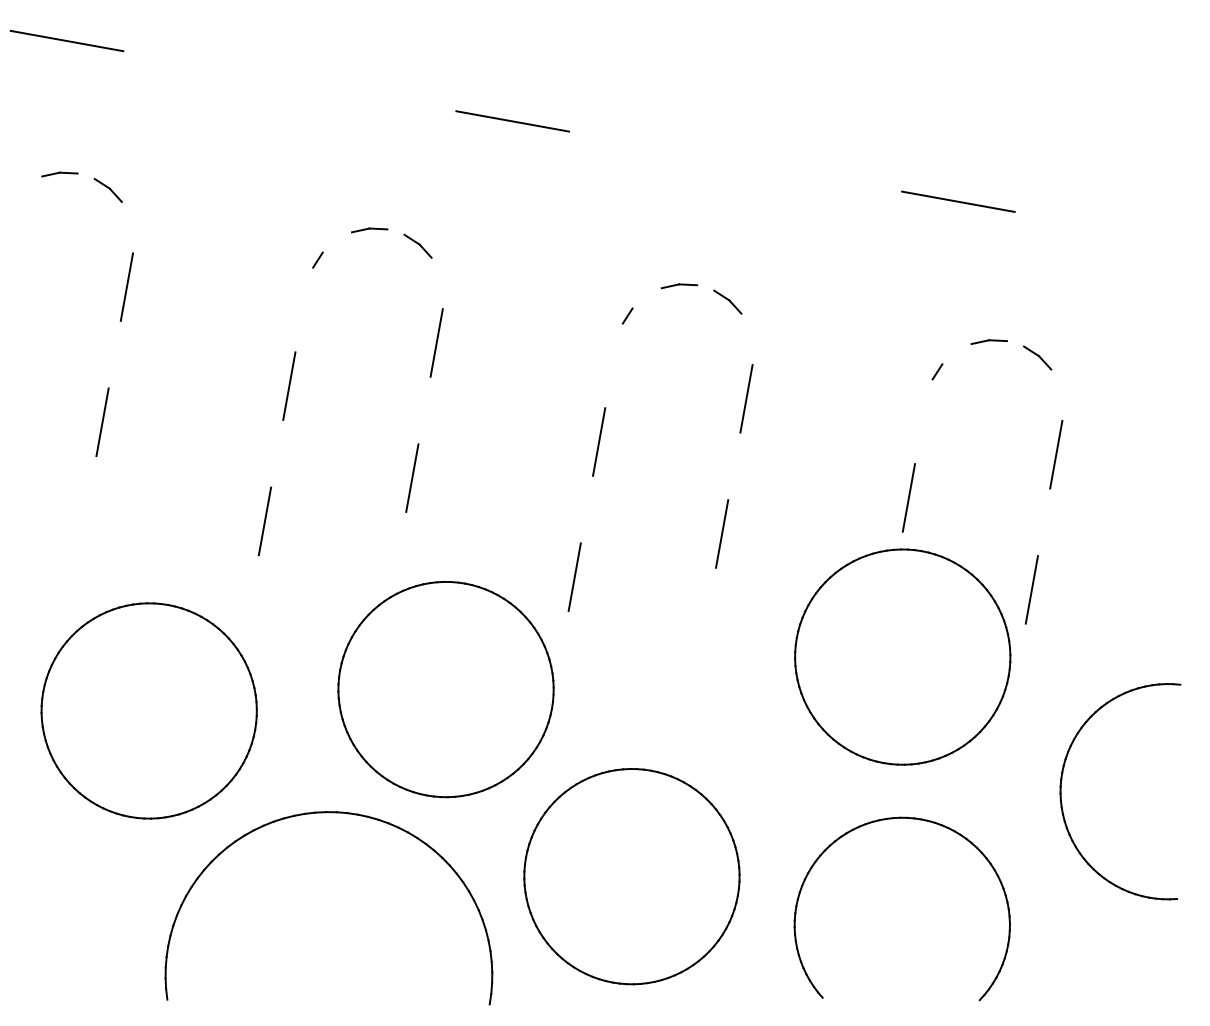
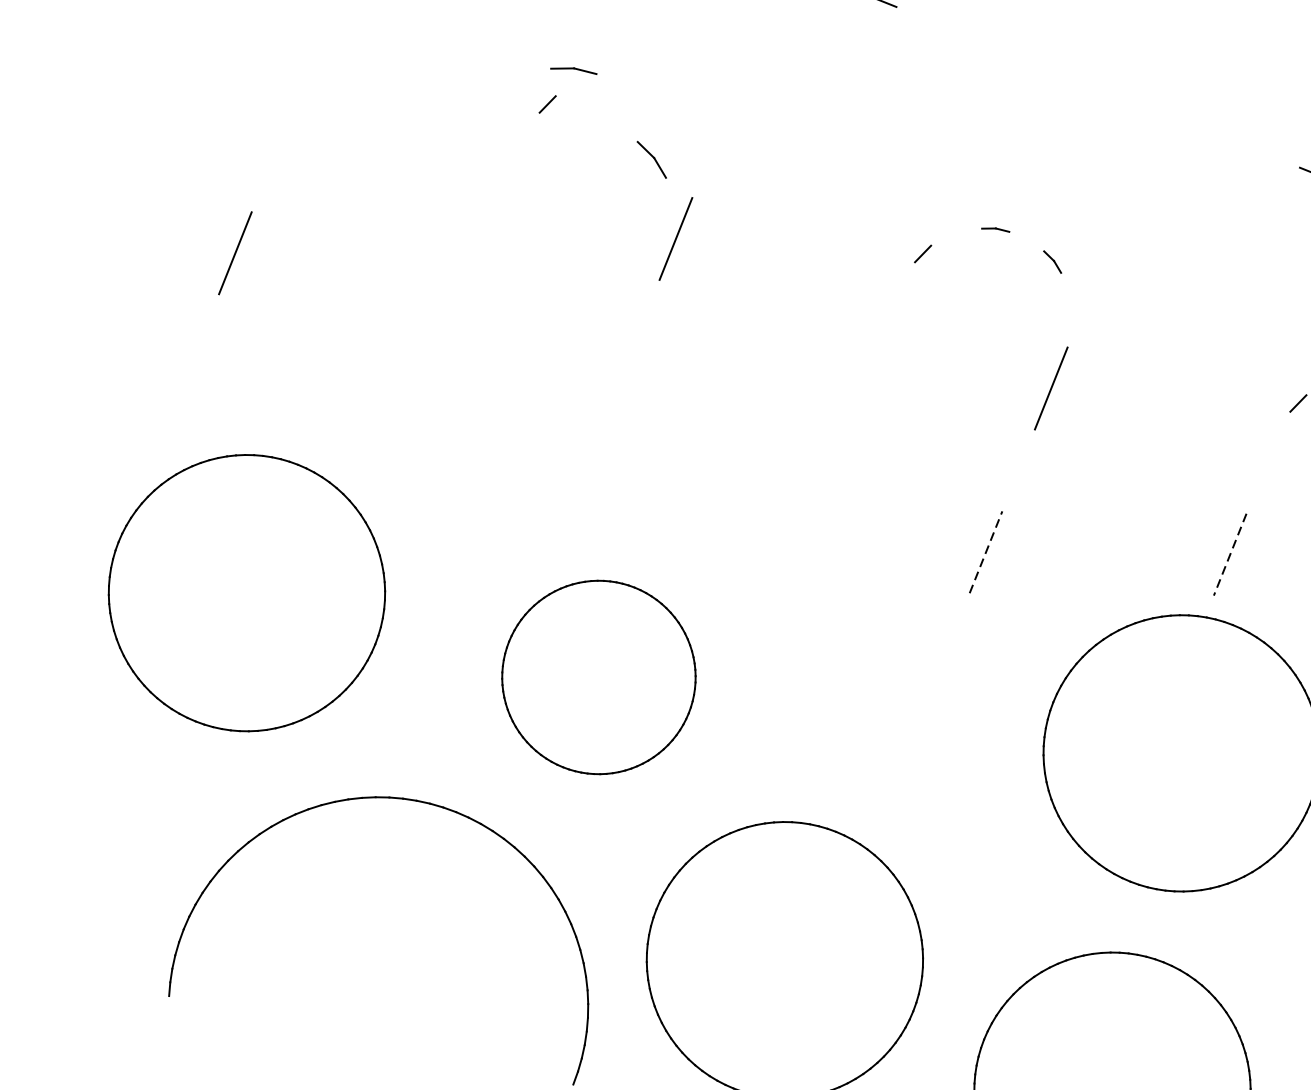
part: (369, 230) -> (573, 70), moved
part: (417, 245) -> (651, 158), moved
line: (126, 286) -> (300, 88), removed
part: (679, 286) -> (995, 230), size x0.6
part: (727, 301) -> (1052, 261), size x0.6
line: (289, 385) -> (479, 254), removed
line: (599, 441) -> (855, 404), removed
line: (412, 477) -> (611, 402), removed
line: (908, 498) -> (1229, 555), solid -> dashed
line: (264, 521) -> (413, 419), removed
line: (722, 533) -> (986, 551), solid -> dashed
line: (574, 577) -> (789, 569), removed
part: (445, 689) -> (598, 677), size x0.7
part: (148, 710) -> (246, 592), moved

